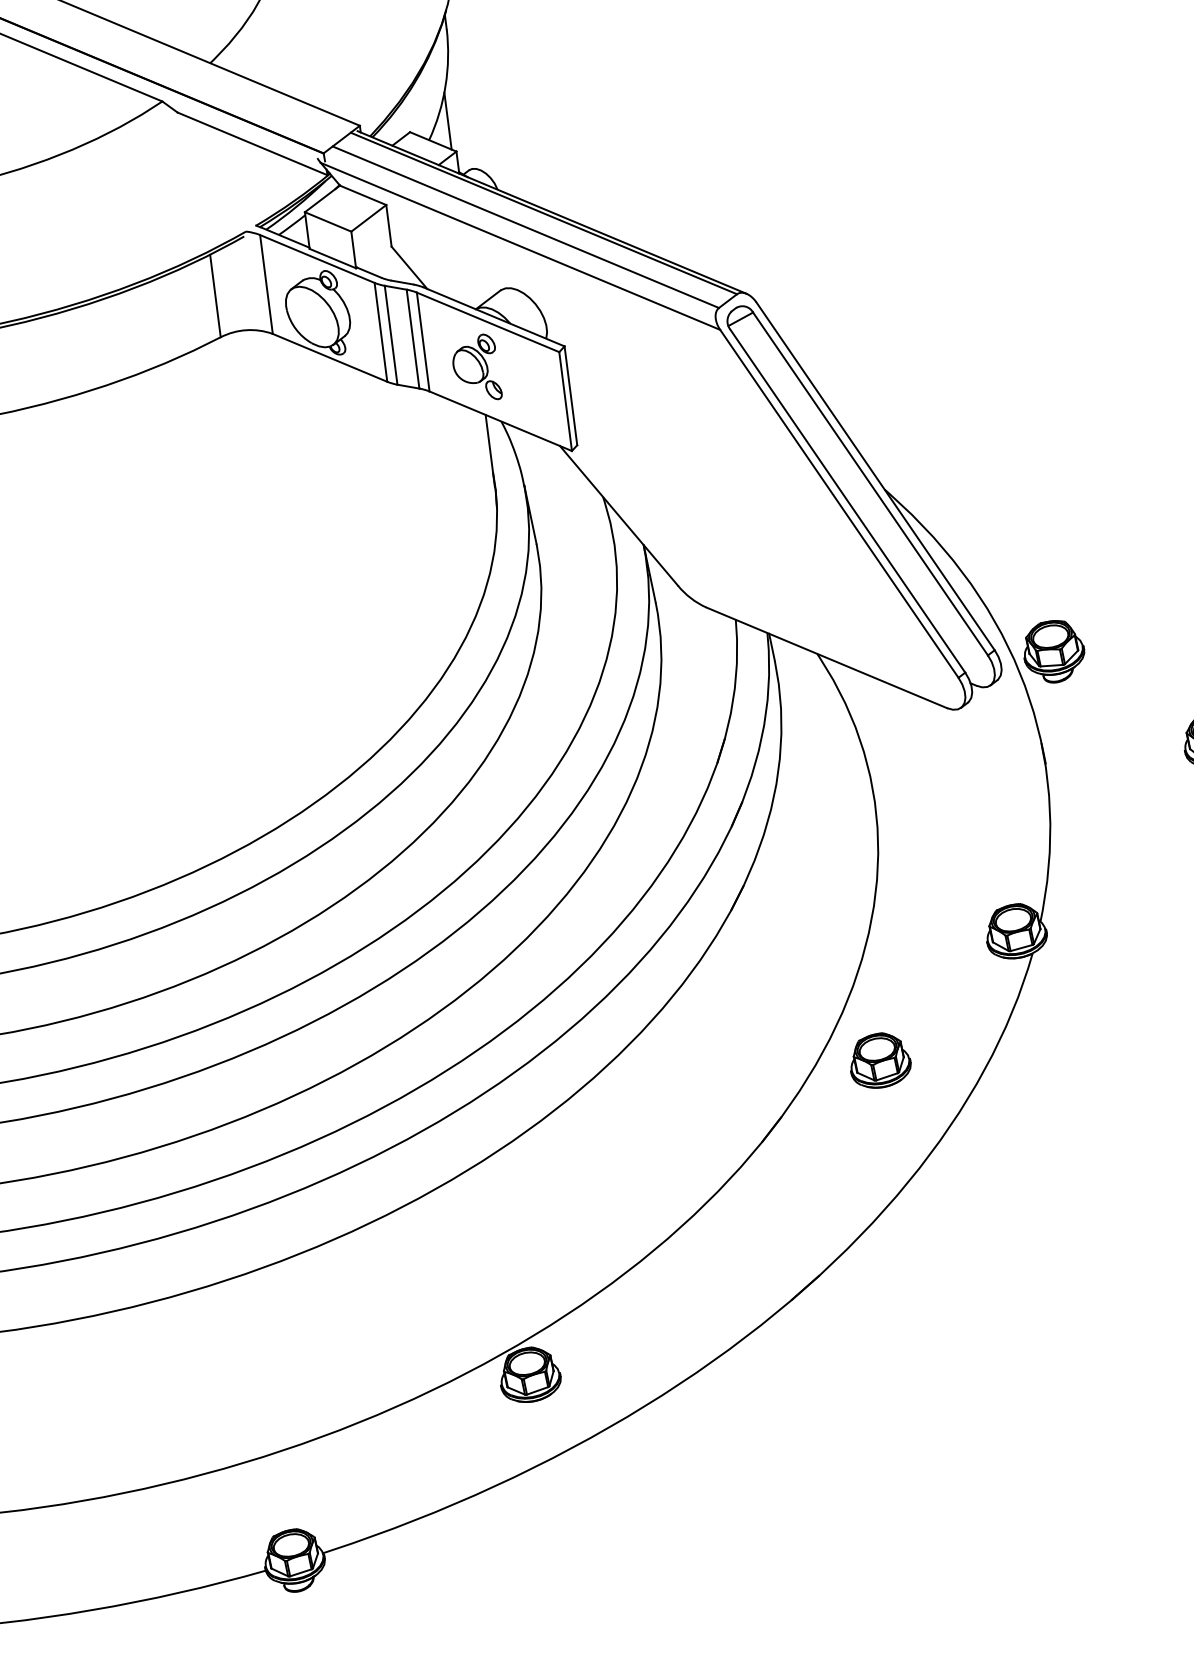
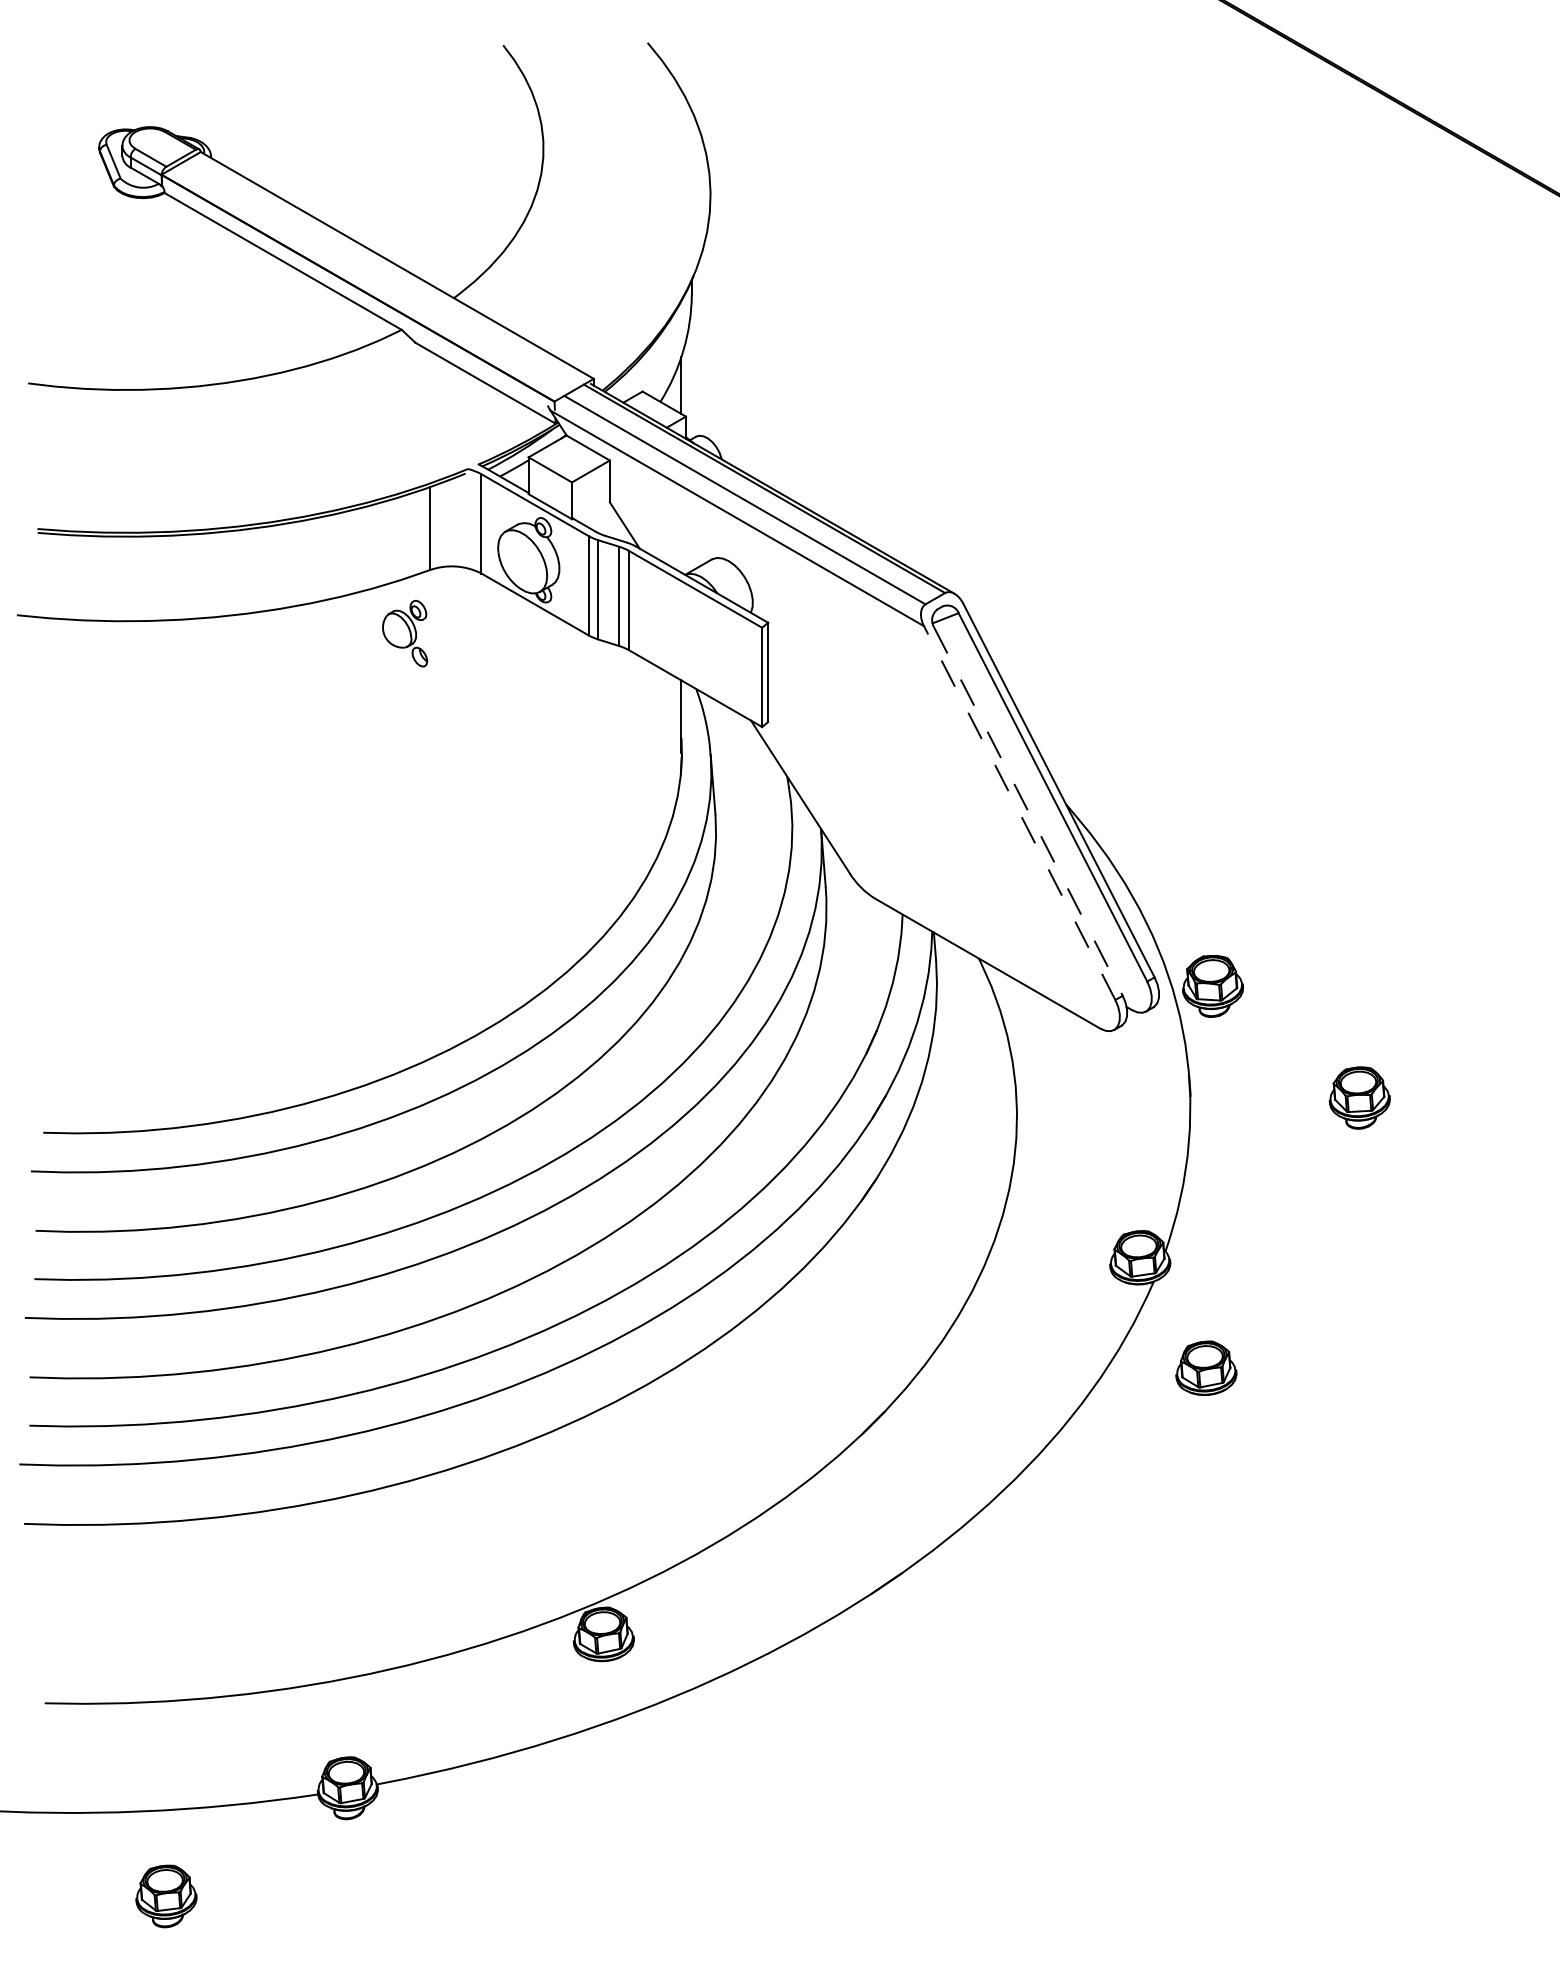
part: (476, 368) -> (405, 633), moved
line: (847, 501) -> (1028, 811), solid -> dashed
line: (839, 503) -> (1019, 812), solid -> dashed
part: (880, 1059) -> (1206, 1367), moved

